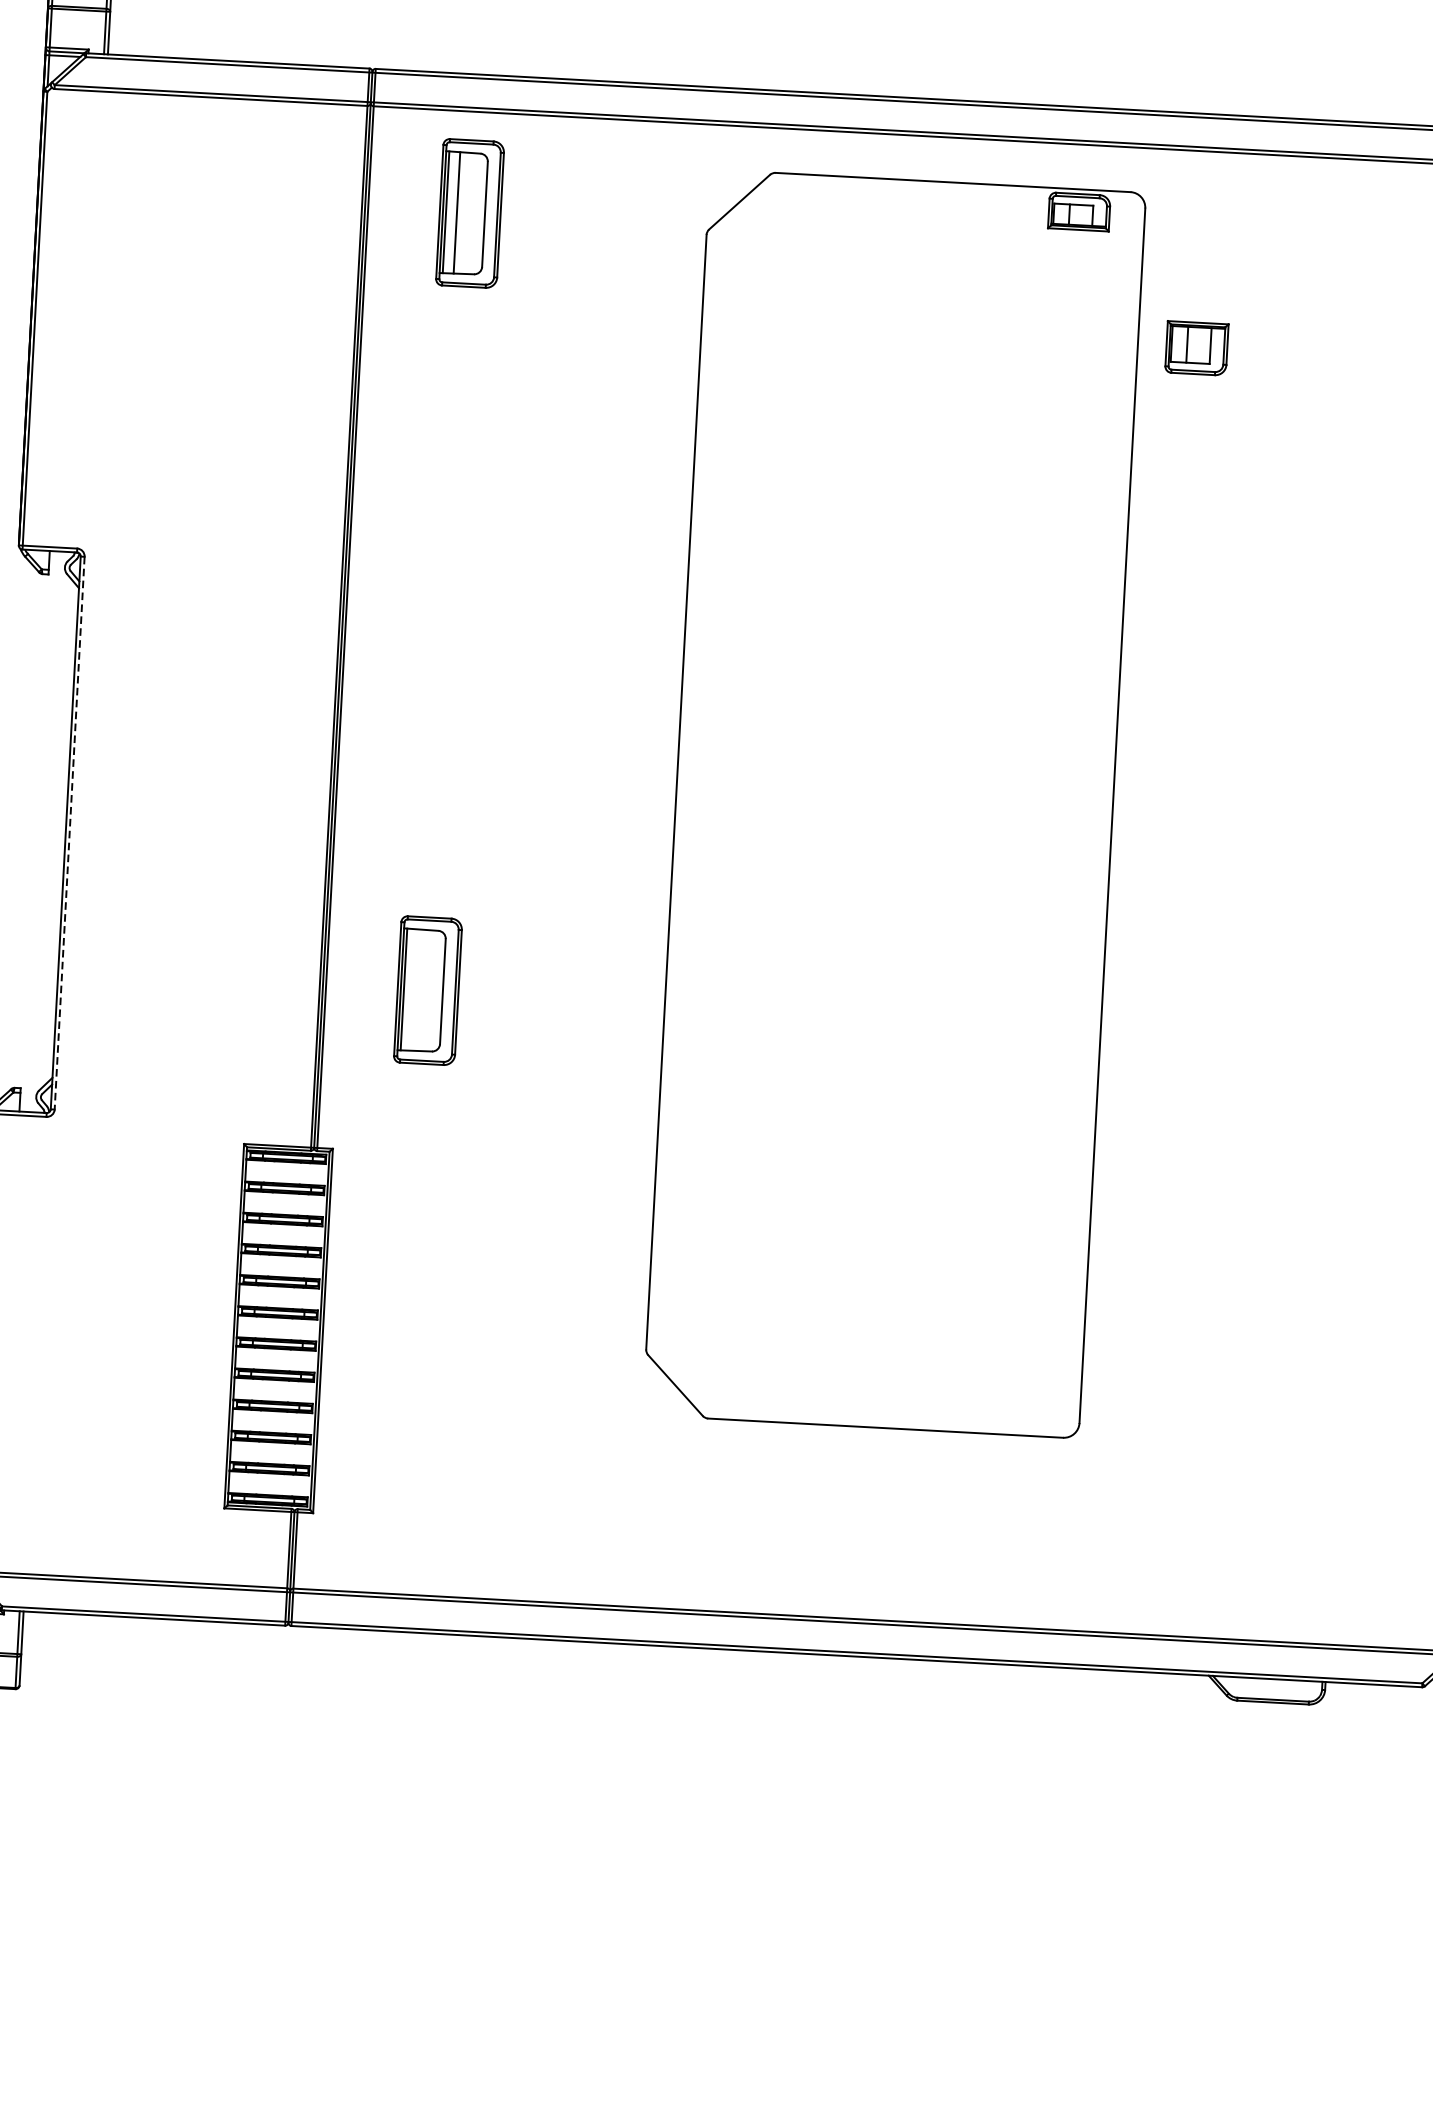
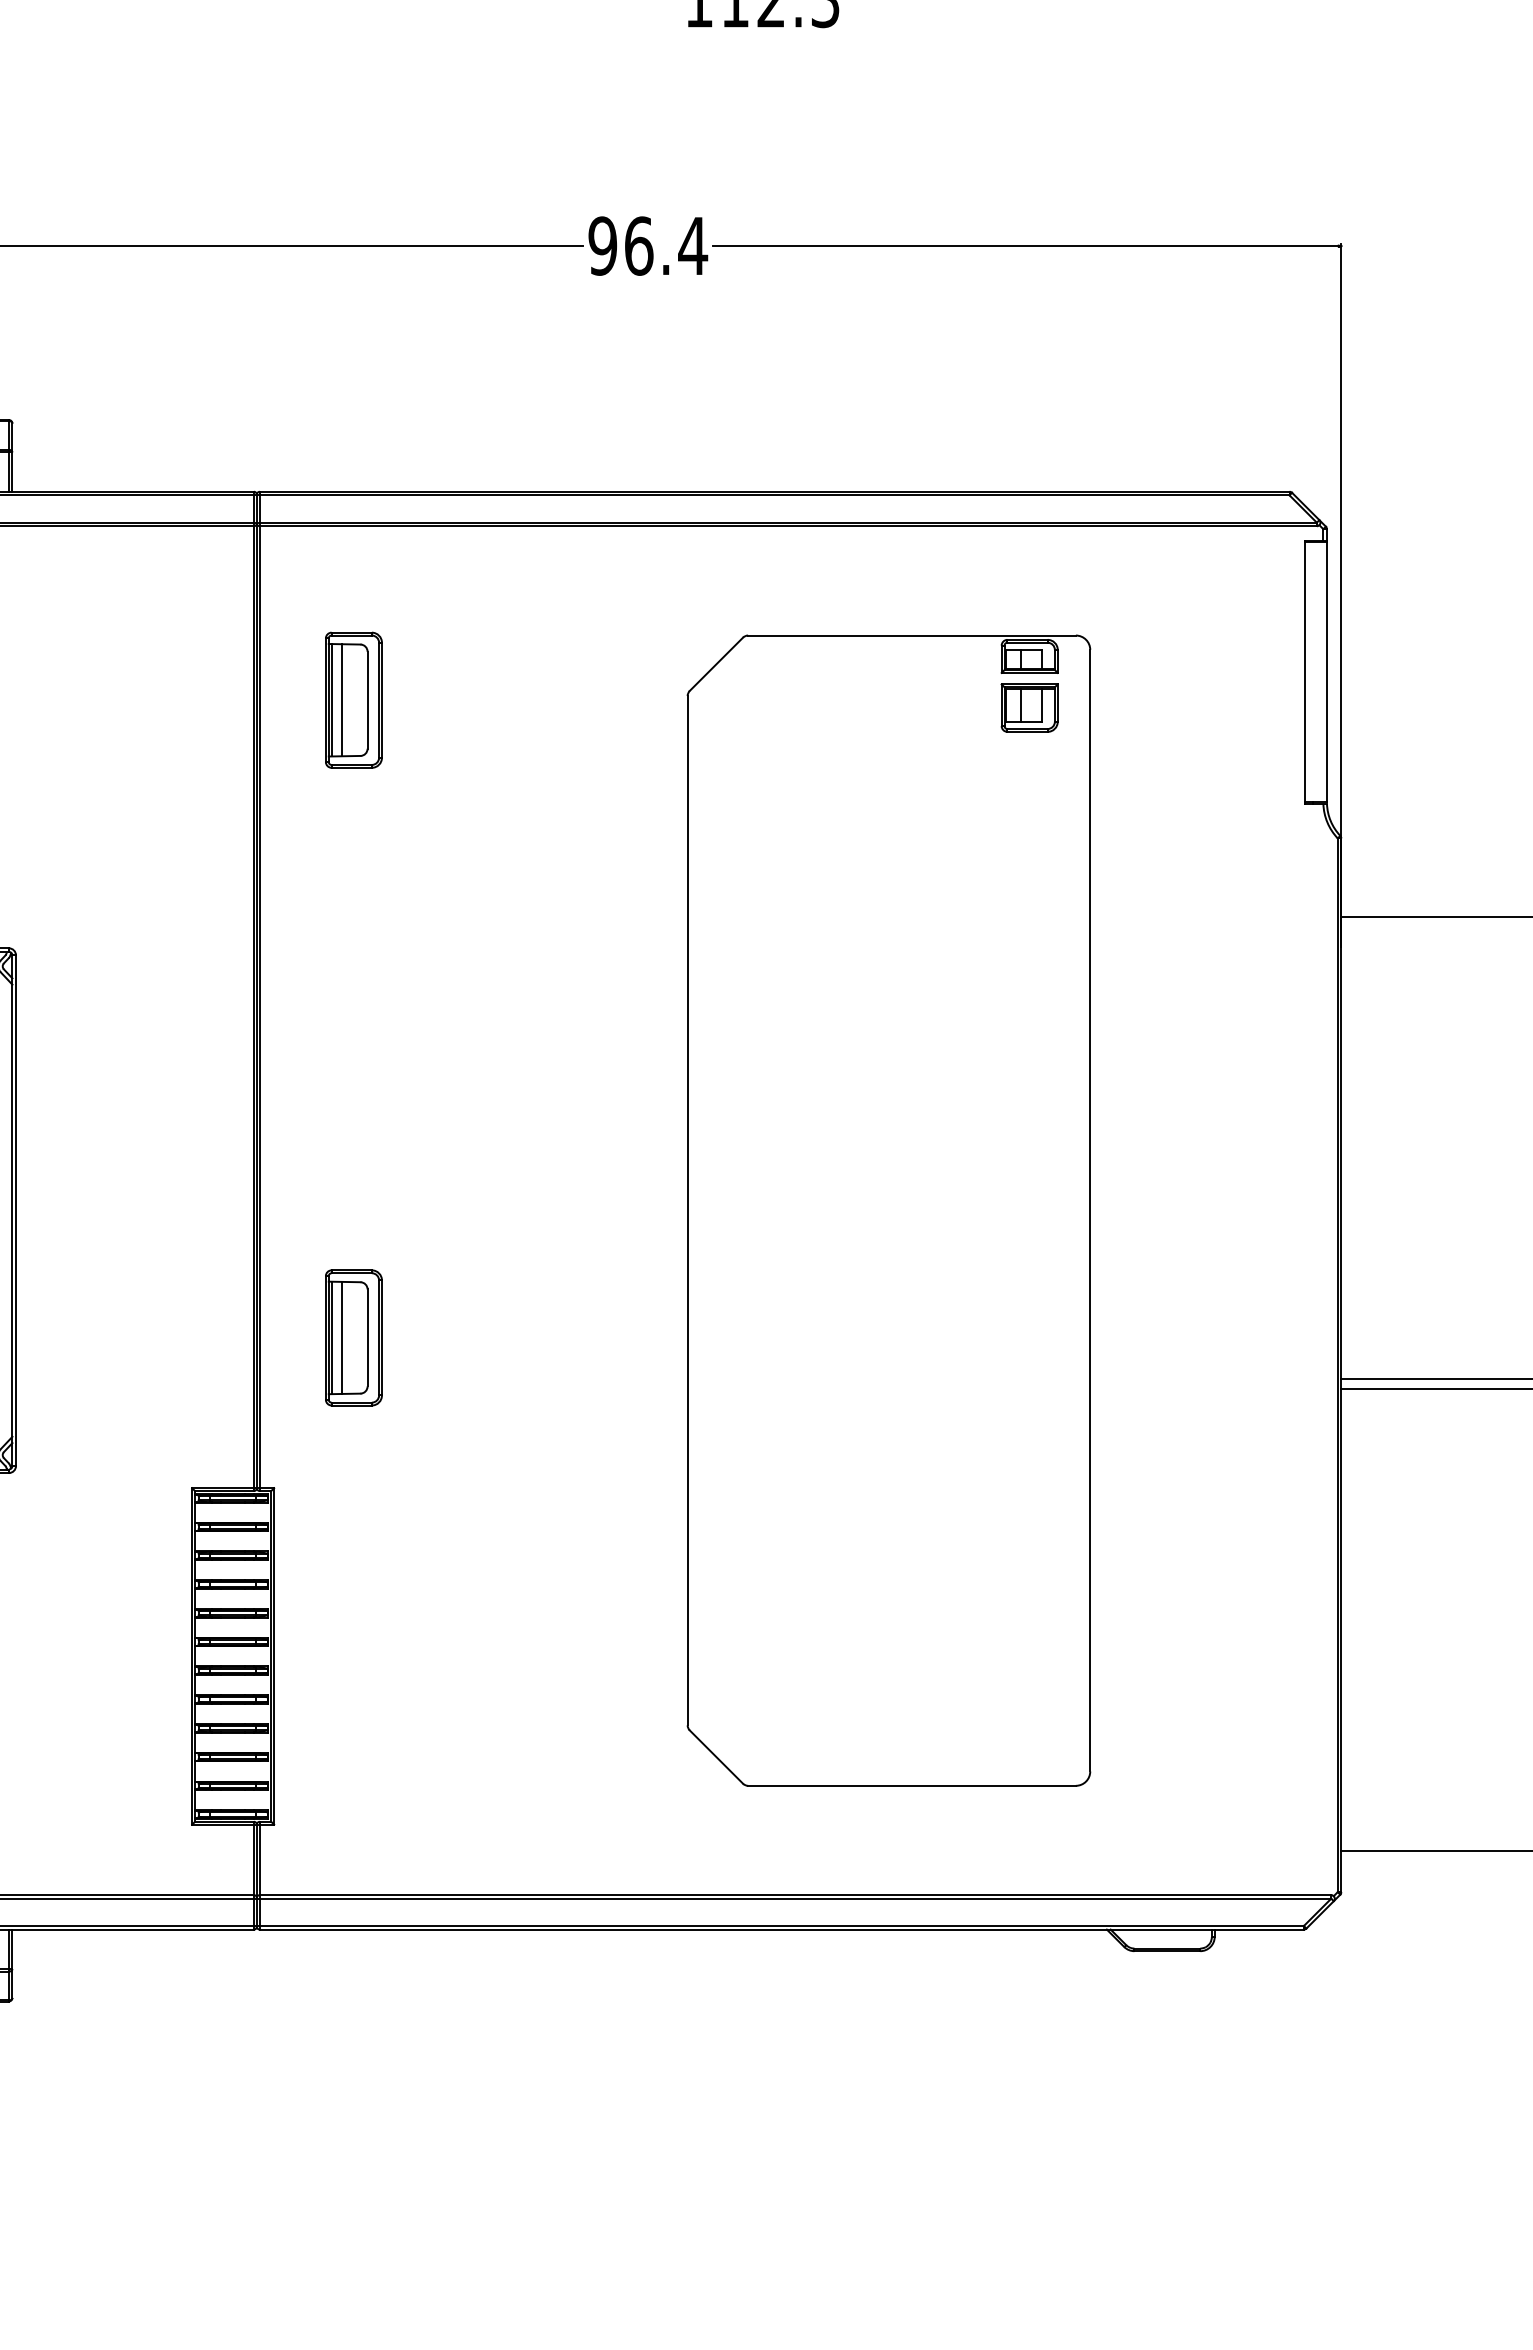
part: (469, 212) -> (353, 699), moved
part: (893, 803) -> (888, 1210), moved
line: (70, 834) -> (16, 1211), dashed -> solid
line: (414, 989) -> (341, 1337), added

